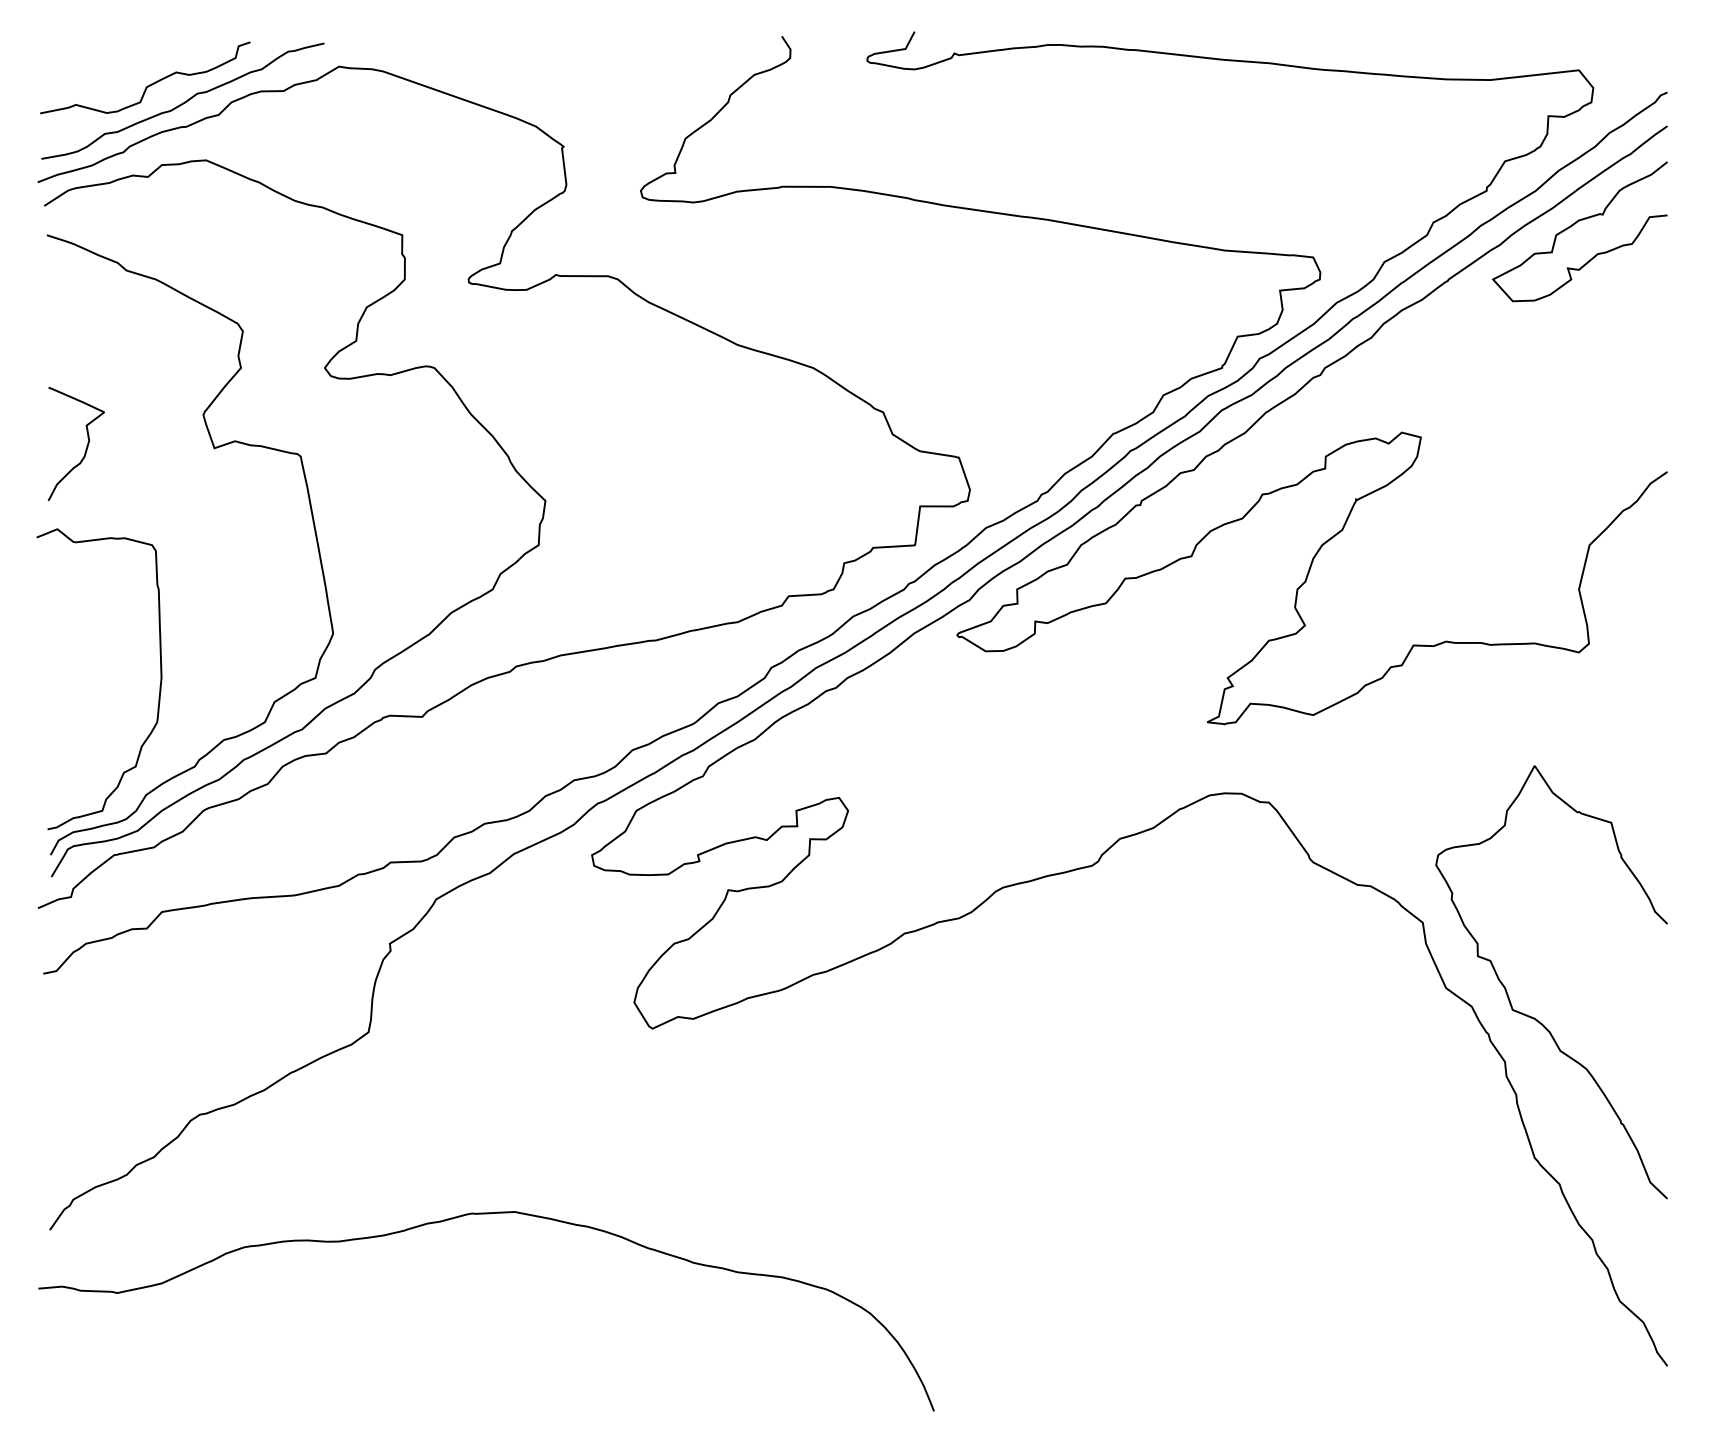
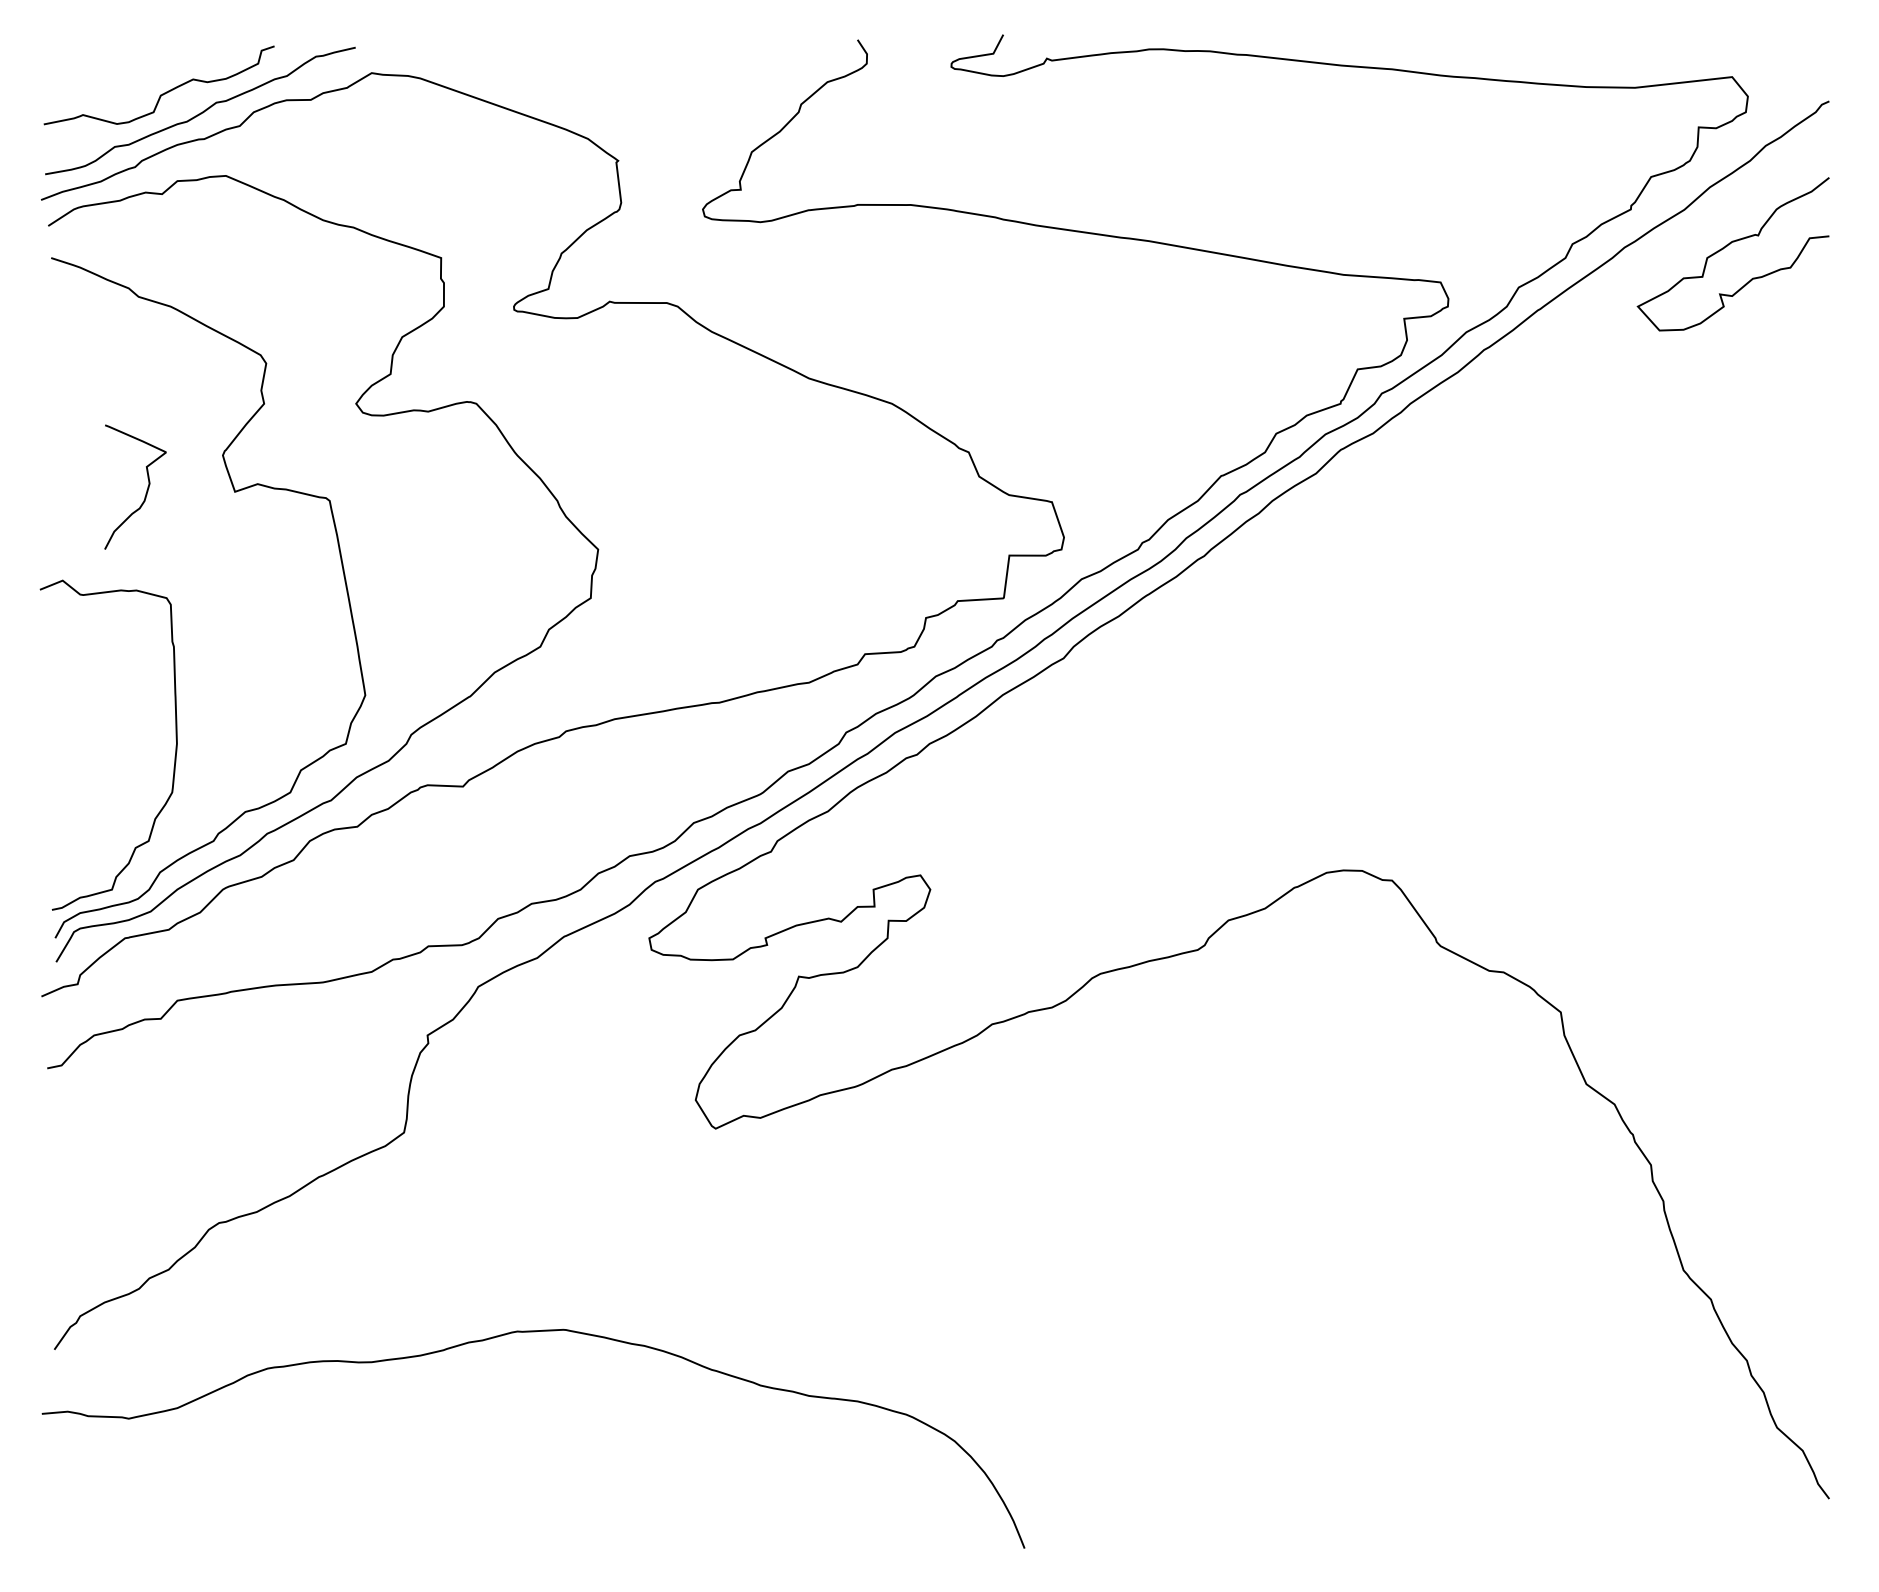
curve: (86, 447) -> (146, 490), moved
curve: (1330, 452) -> (1459, 496), removed
curve: (1532, 1016) -> (1681, 1115), removed

